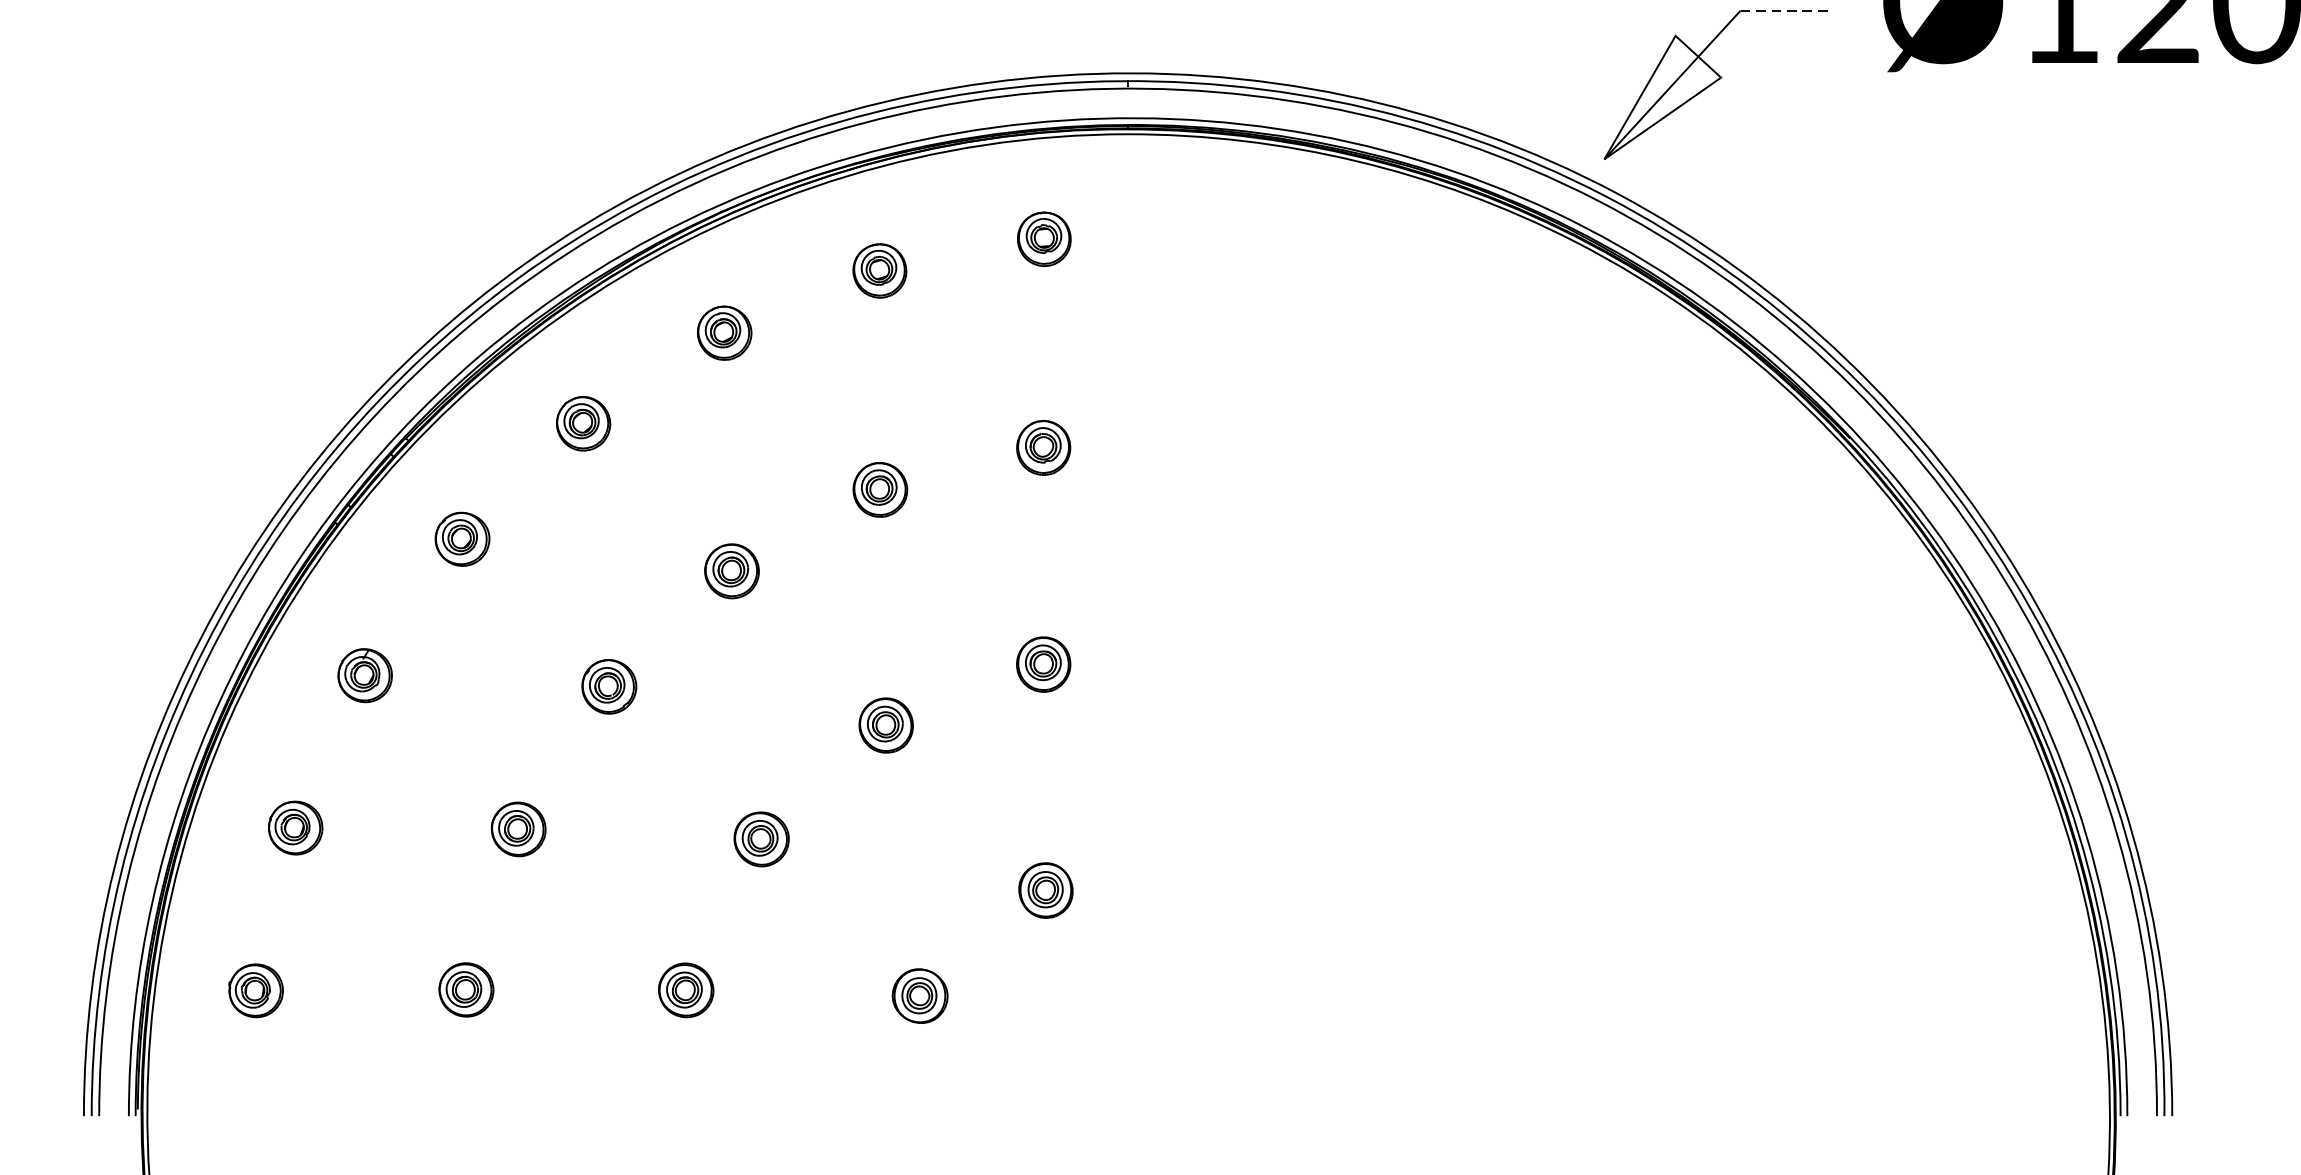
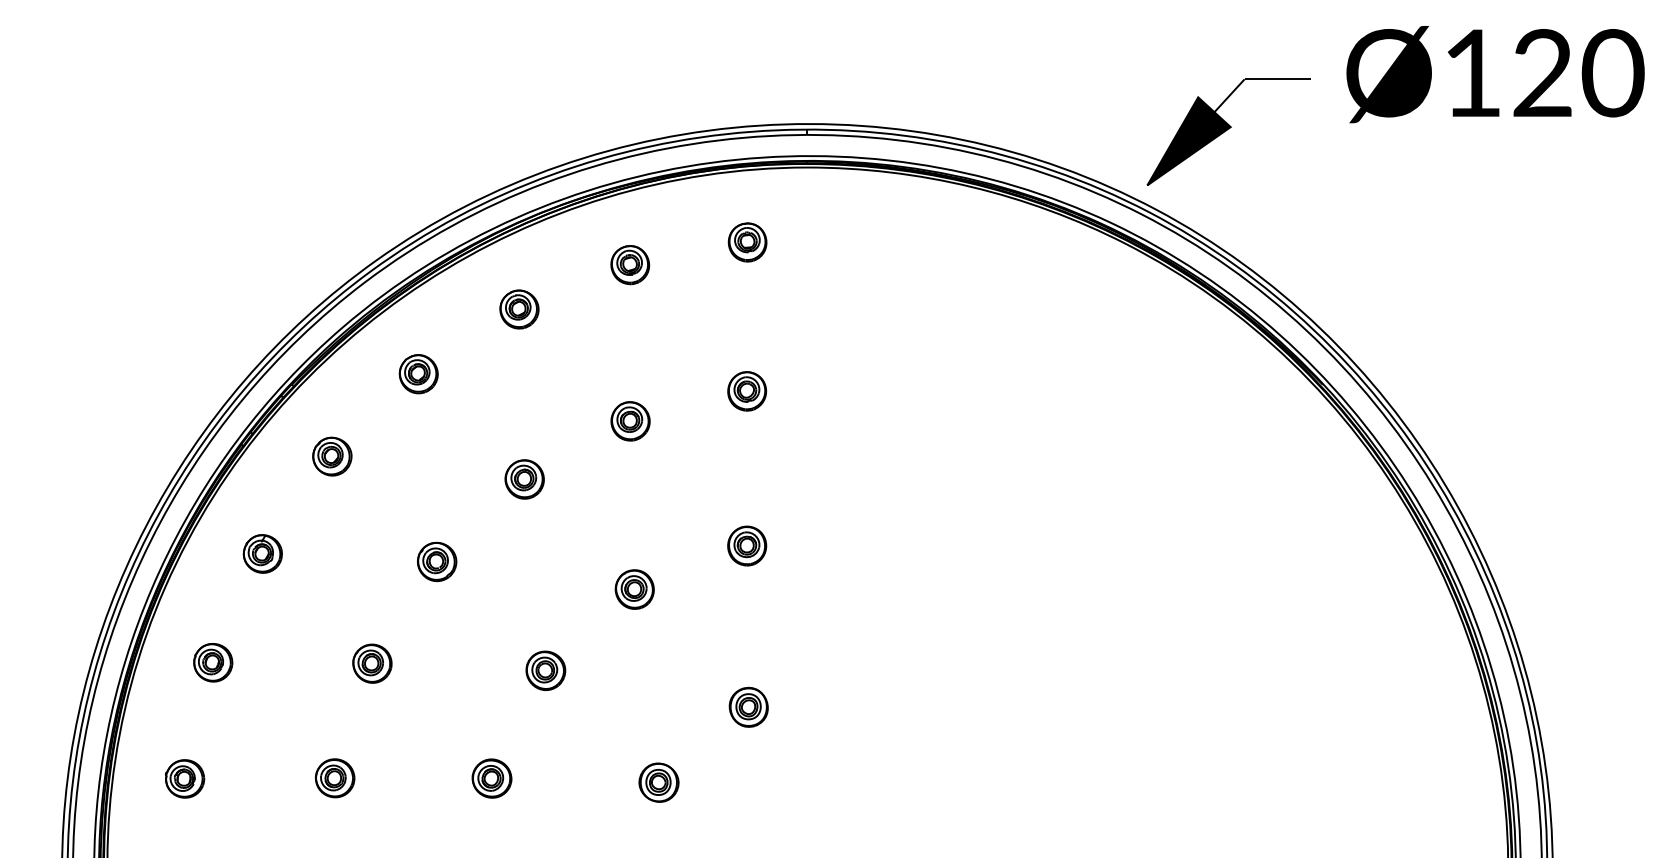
line: (1788, 10) -> (1278, 79), dashed -> solid
fill: (1661, 97) -> (1188, 141), added

